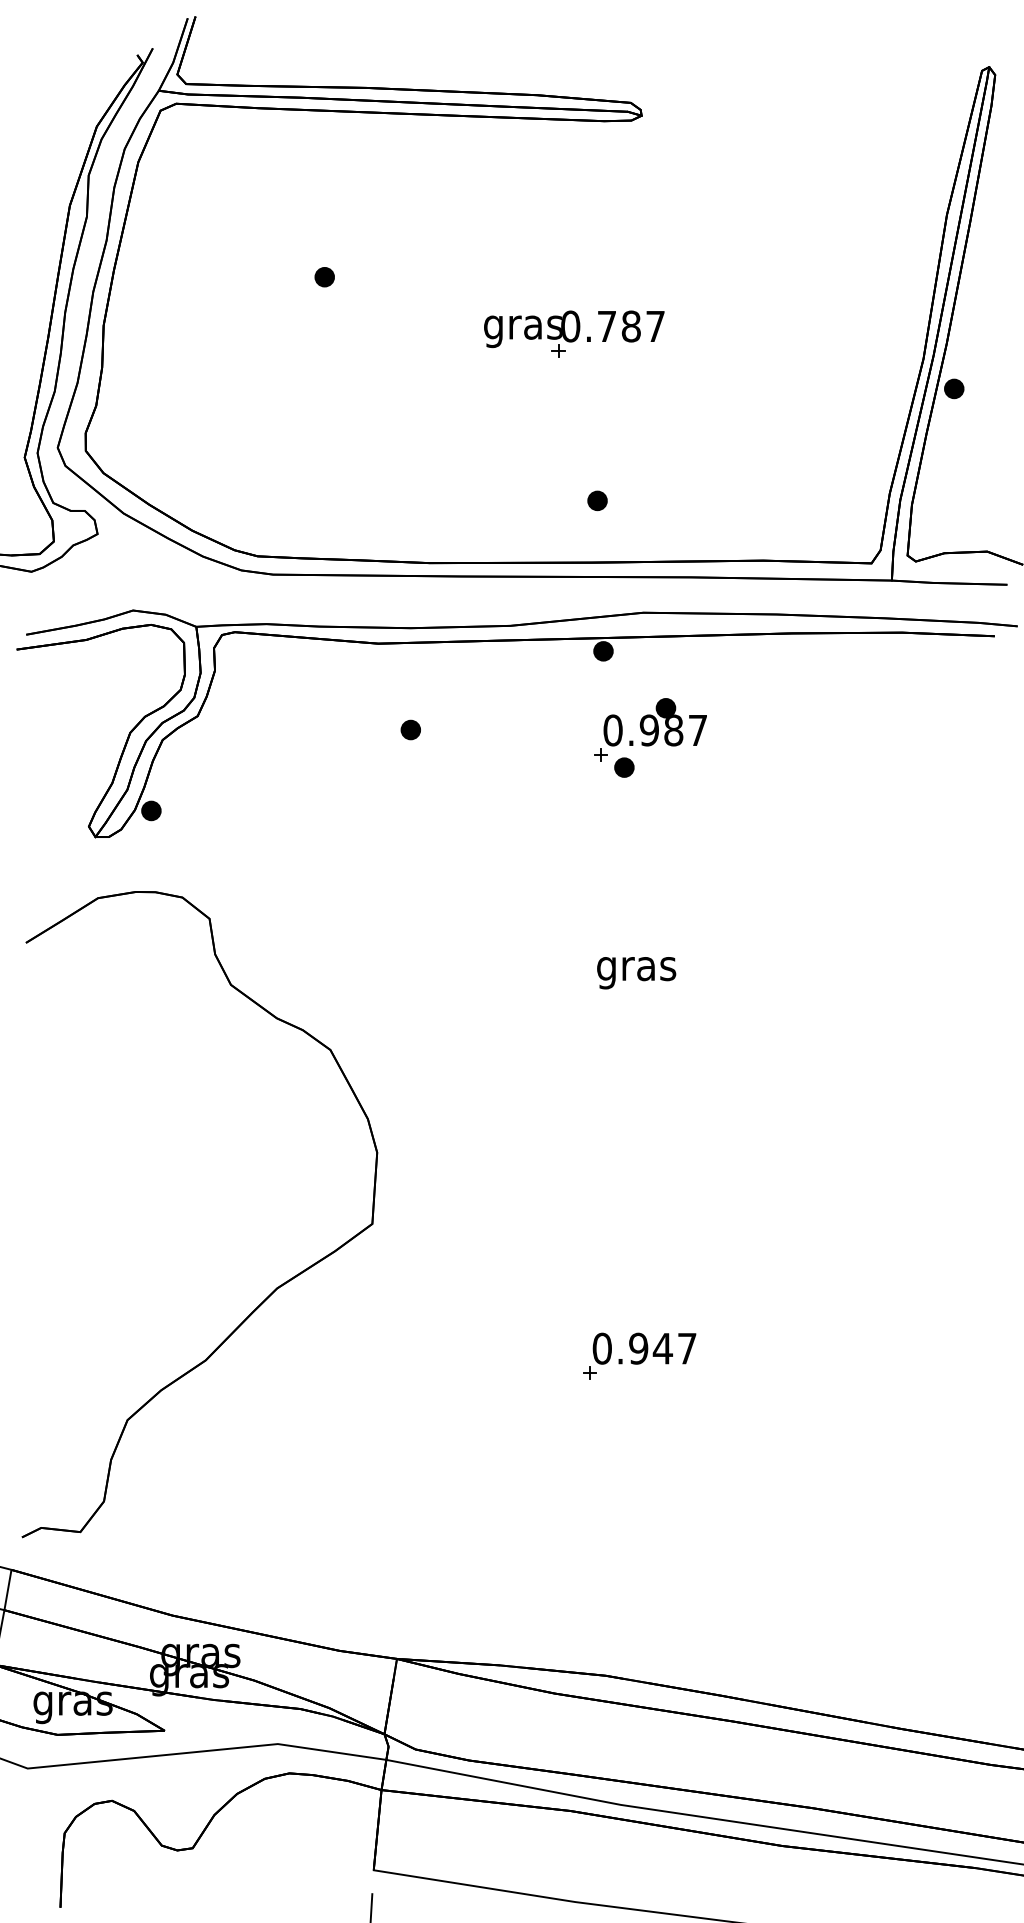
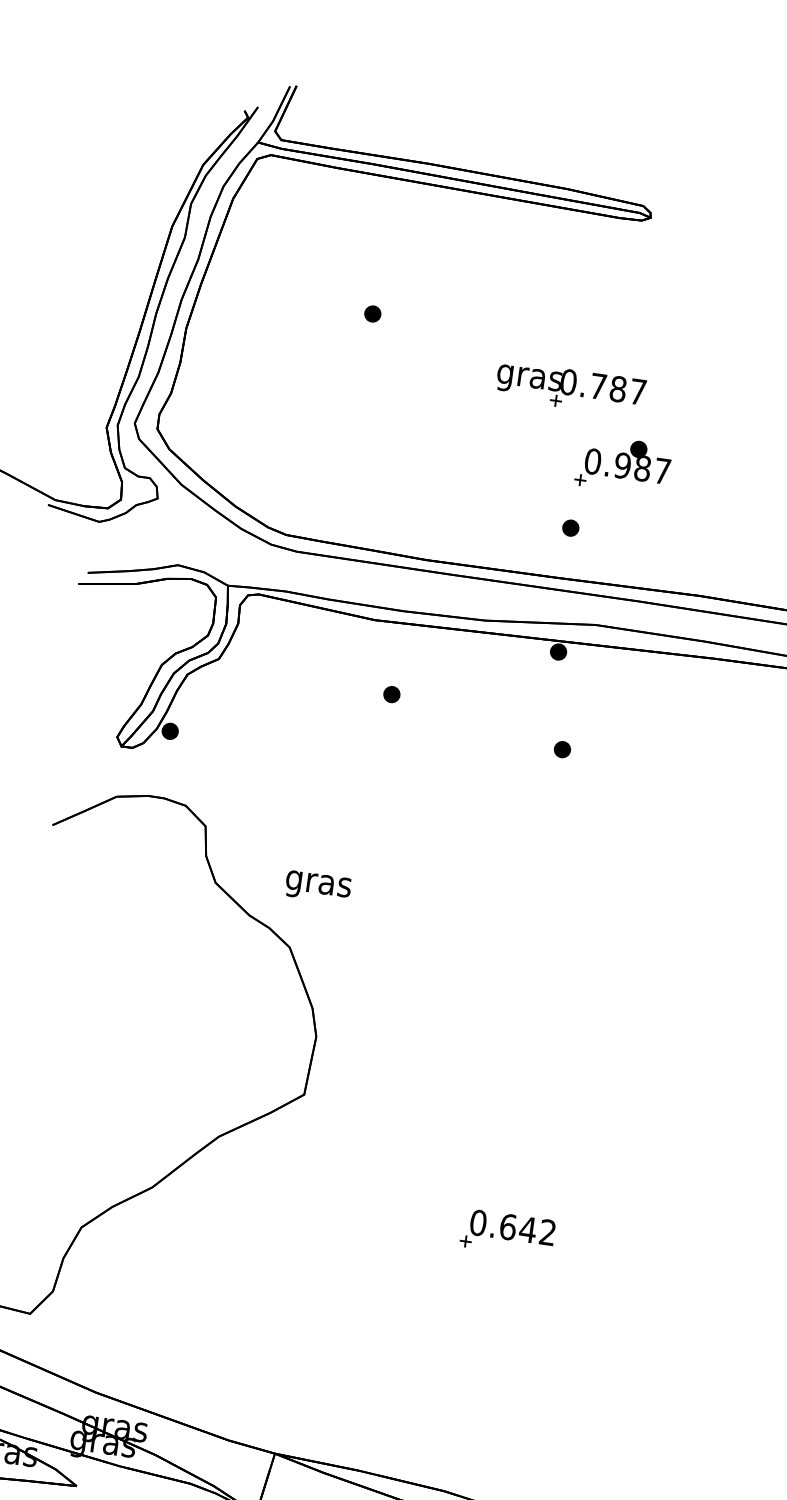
part: (650, 729) -> (623, 465), moved
text: (636, 973) -> (318, 887), moved
text: (662, 1348) -> (527, 1229), 0.947 -> 0.642

